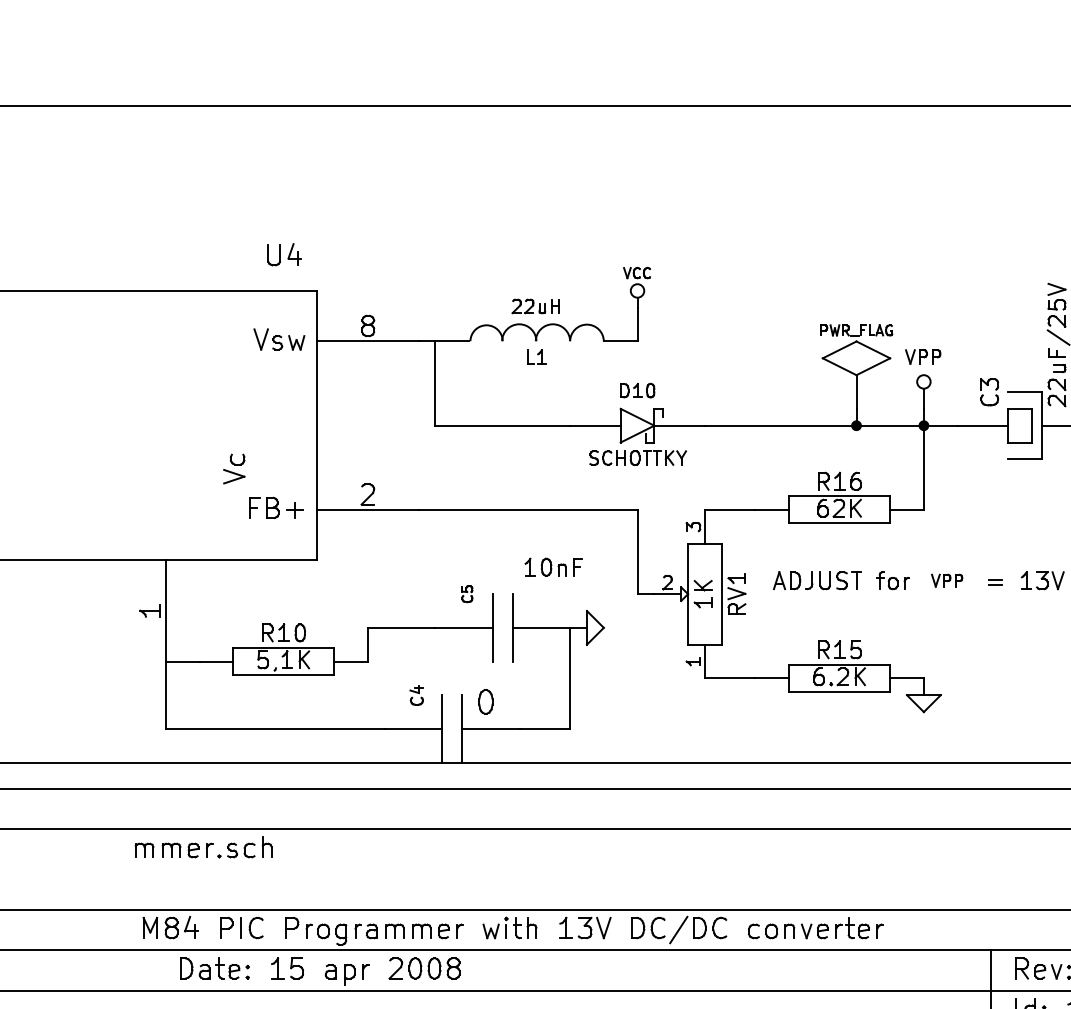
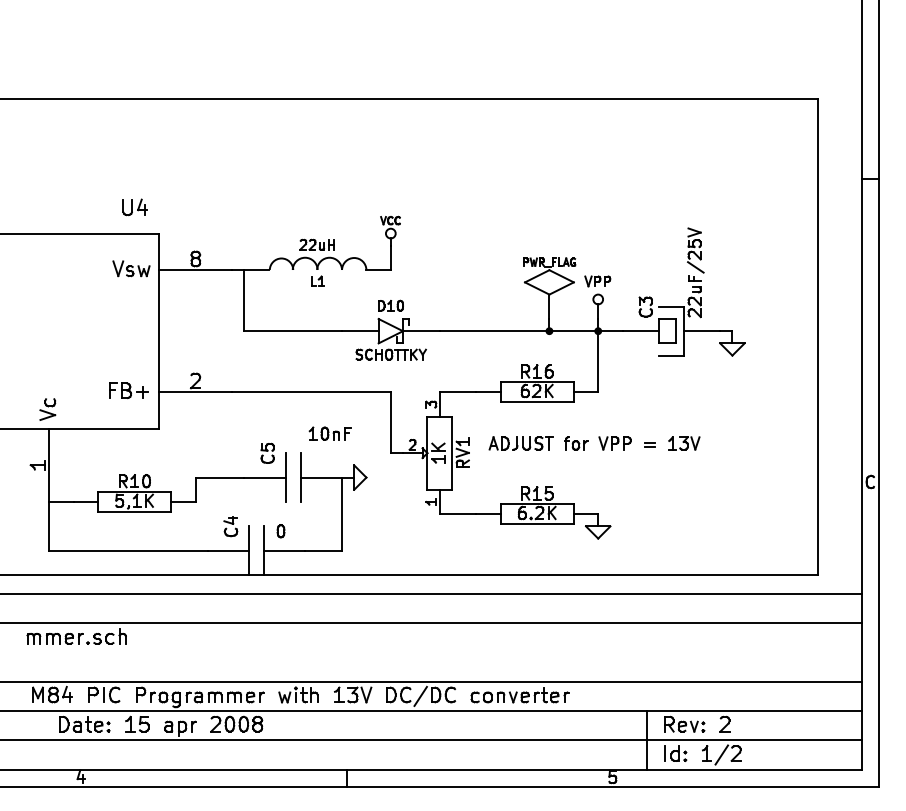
part: (233, 468) -> (47, 409), moved
part: (946, 580) -> (614, 443), size x1.43
part: (467, 593) -> (267, 452), size x1.67
part: (416, 695) -> (230, 526), size x1.43
part: (485, 702) -> (280, 531), size x0.71

